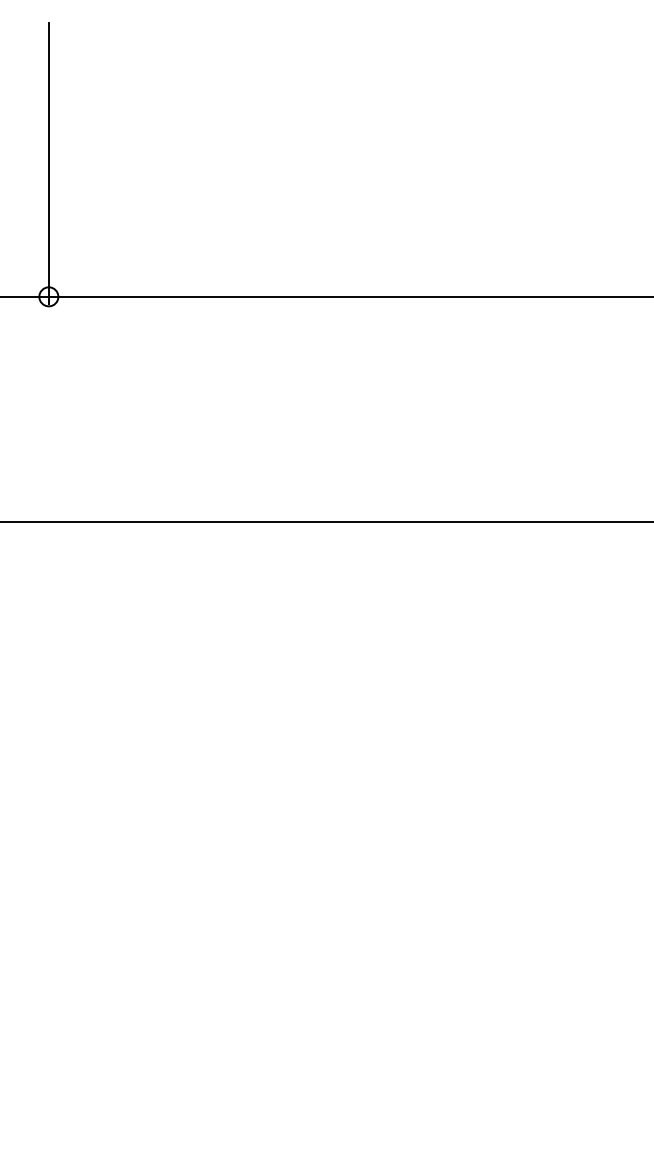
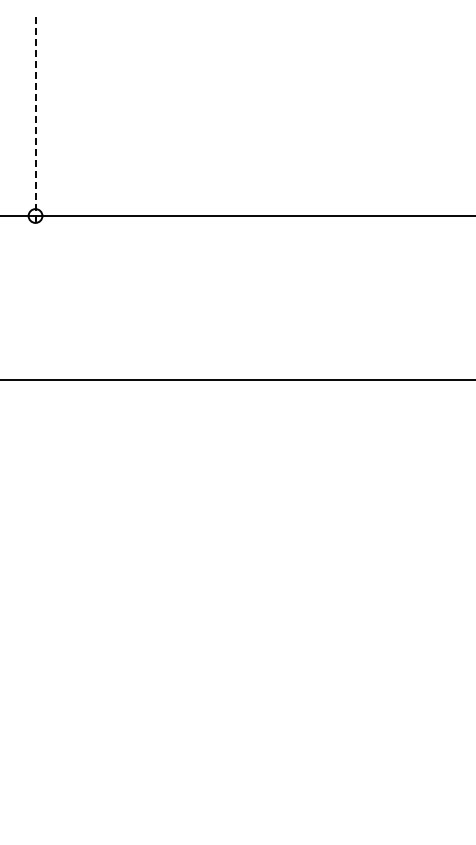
line: (48, 164) -> (35, 119), solid -> dashed

